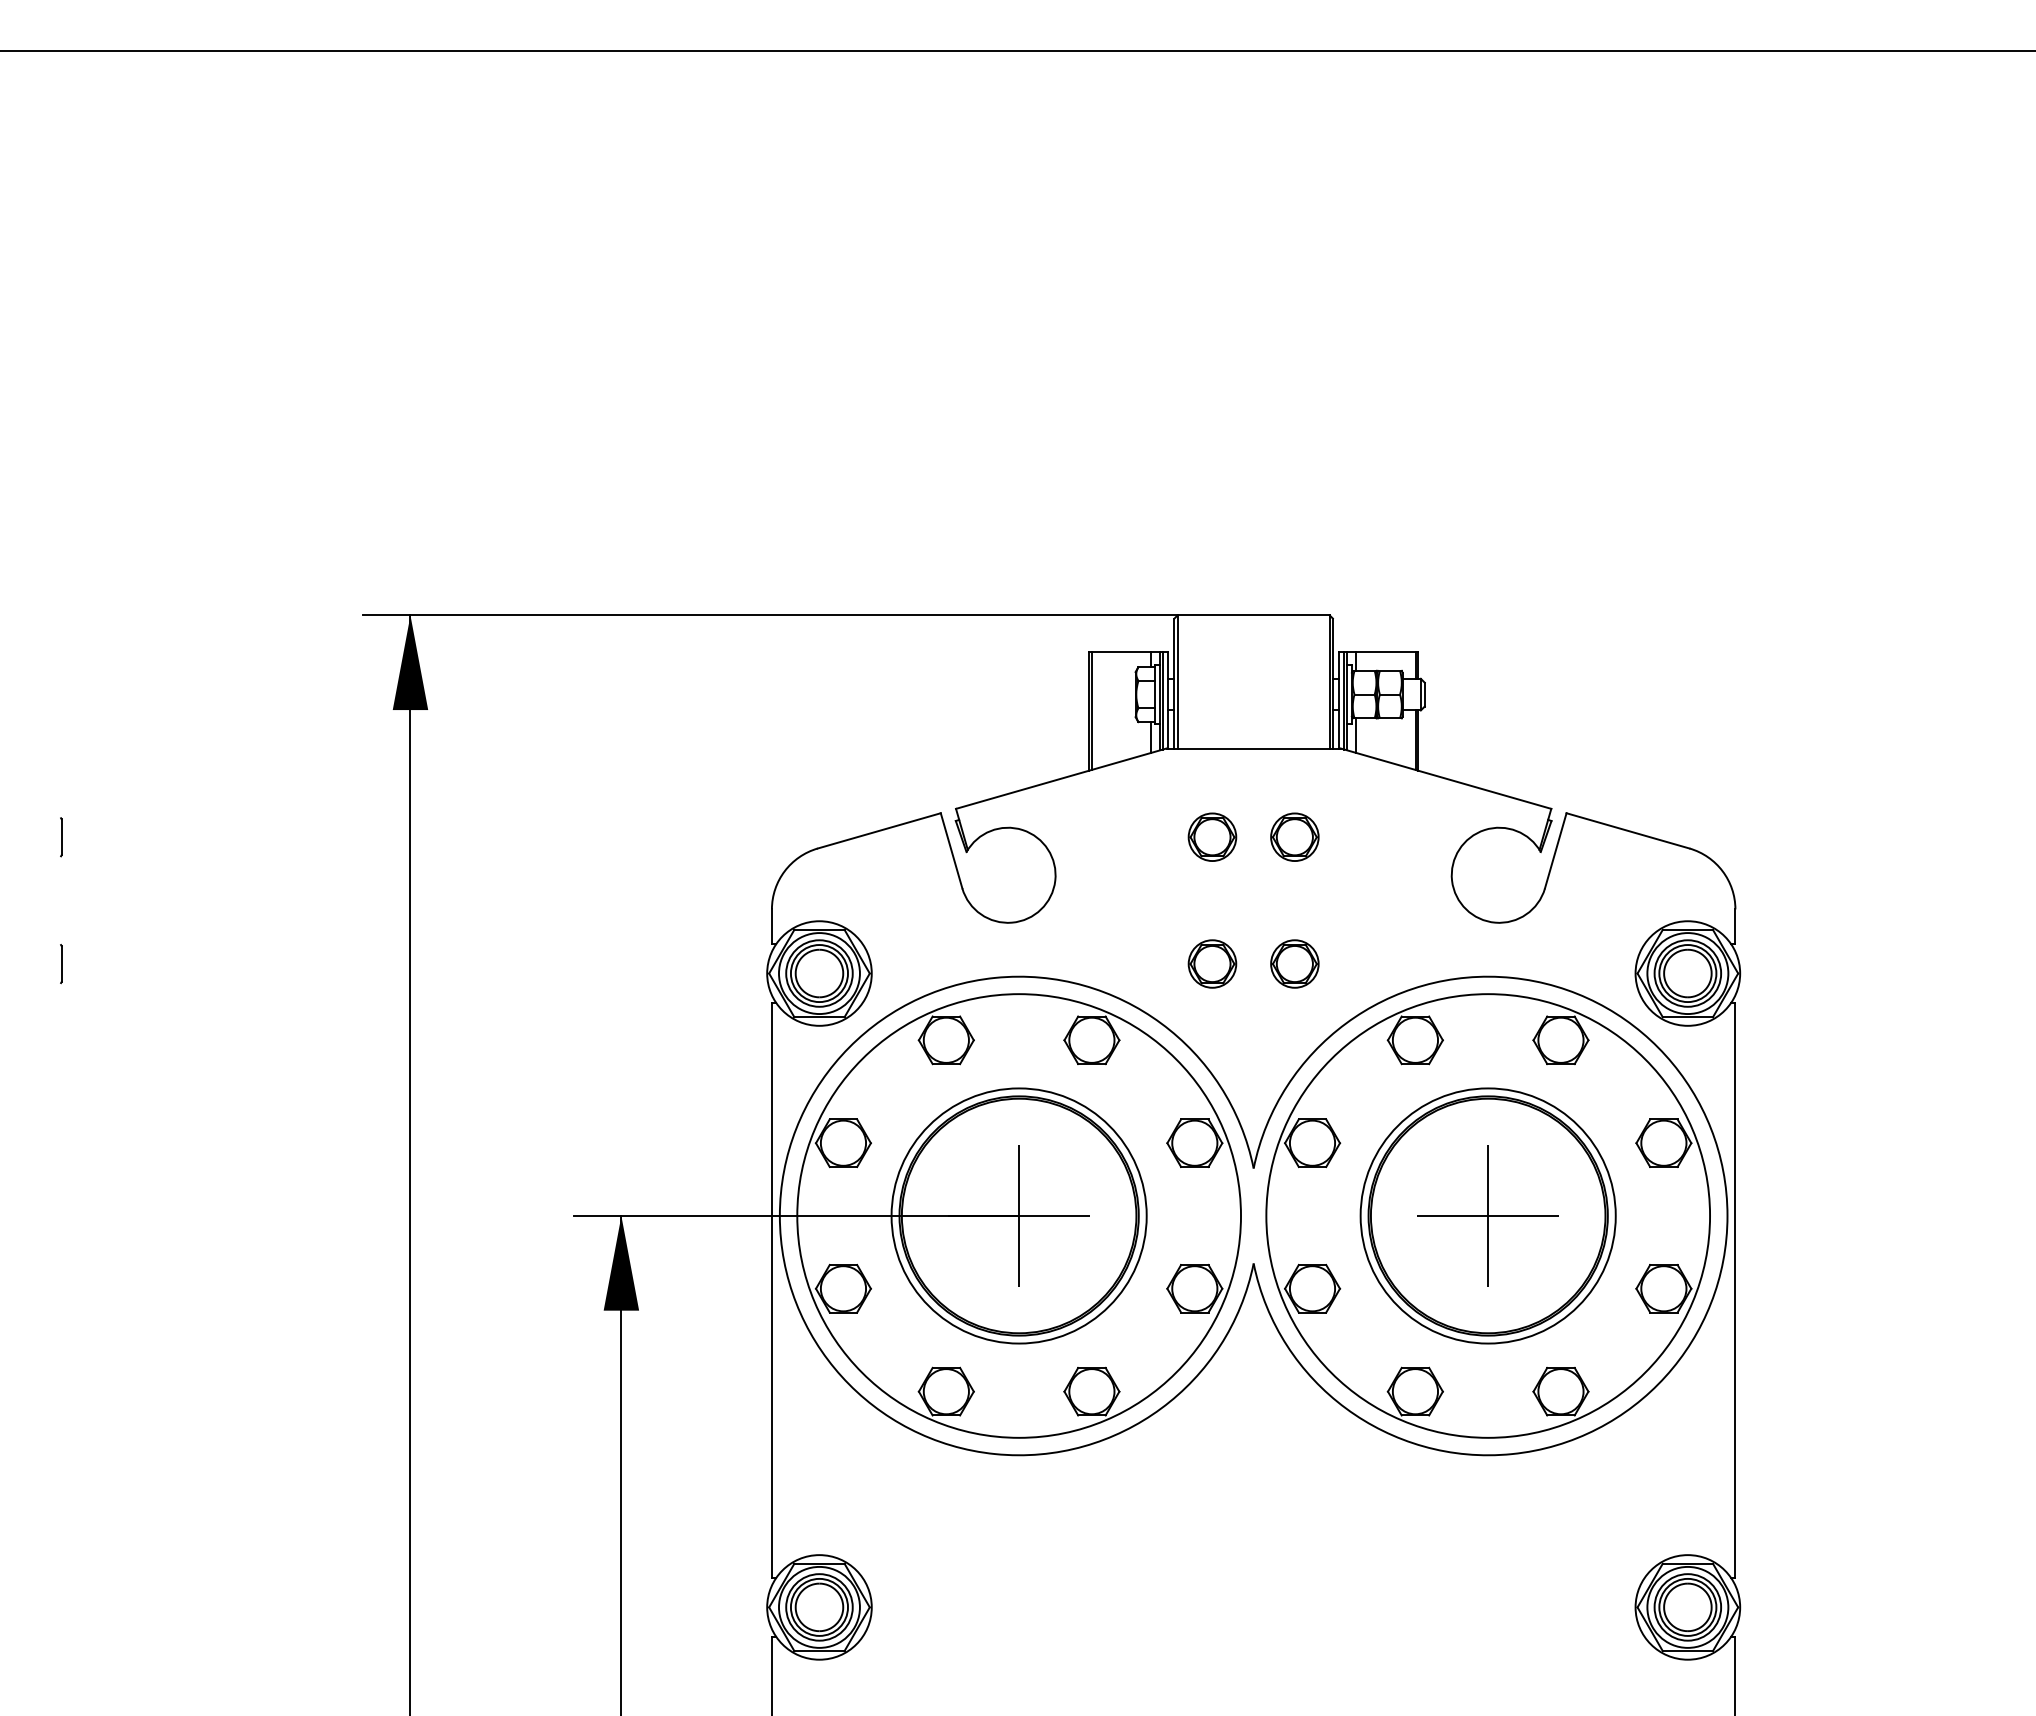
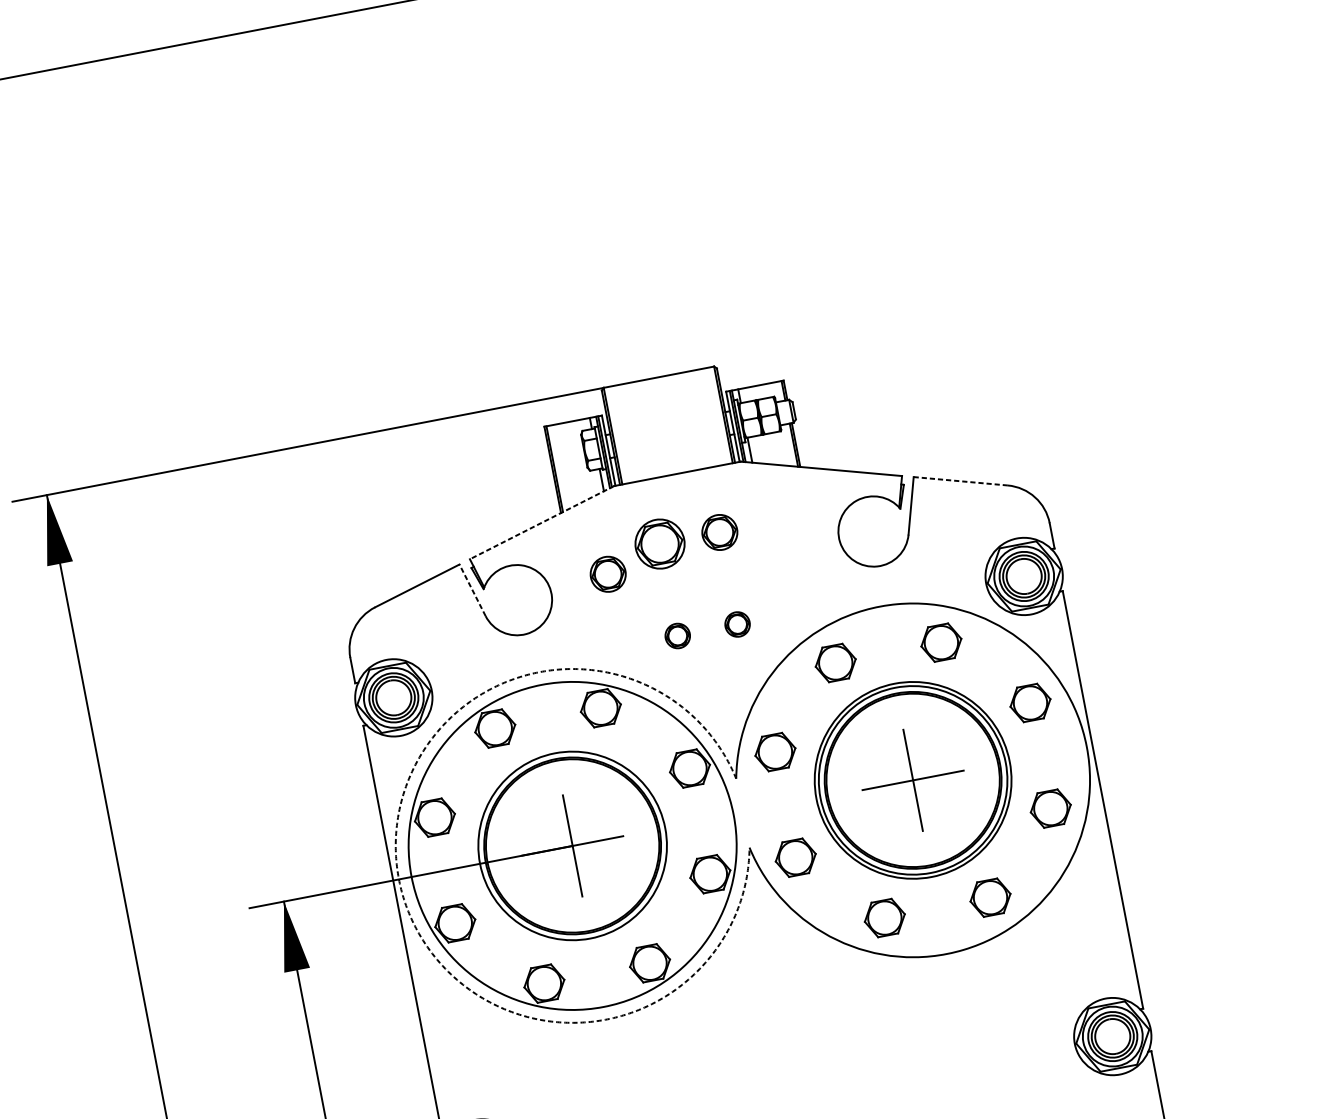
line: (1060, 778) -> (541, 522), solid -> dashed
line: (1628, 830) -> (961, 480), solid -> dashed
part: (1212, 836) -> (659, 543), size x1.4
line: (951, 850) -> (472, 590), solid -> dashed
part: (1135, 863) -> (607, 573), added
part: (1212, 963) -> (677, 635), size x0.7
part: (1294, 963) -> (737, 624), size x0.7
circle: (1488, 1215) -> (913, 779), size x0.6
arc: (779, 1216) -> (398, 879), solid -> dashed

